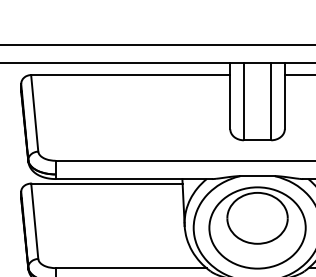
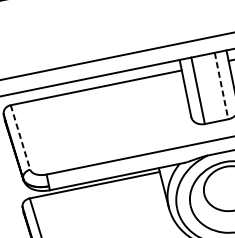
line: (271, 101) -> (221, 85), solid -> dashed
line: (34, 113) -> (20, 137), solid -> dashed

